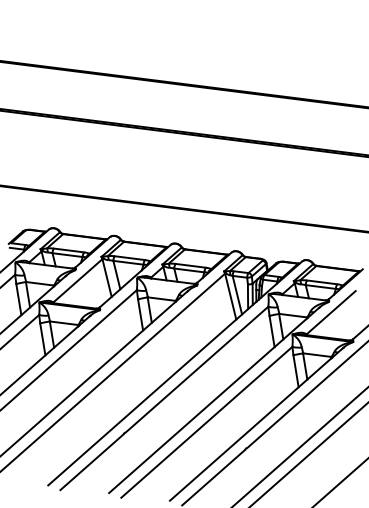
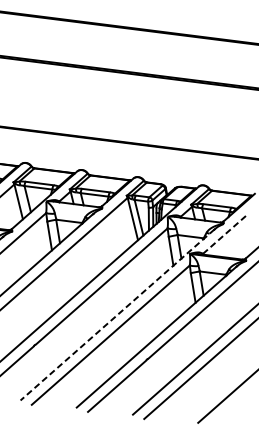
line: (331, 312) -> (225, 233), solid -> dashed
line: (213, 400) -> (116, 315), solid -> dashed

